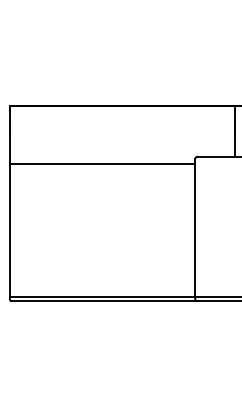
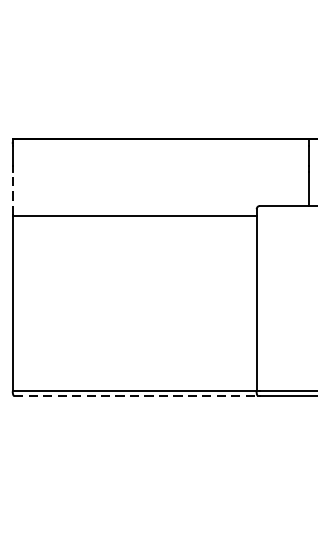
line: (9, 146) -> (12, 192), solid -> dashed
line: (103, 301) -> (135, 396), solid -> dashed

